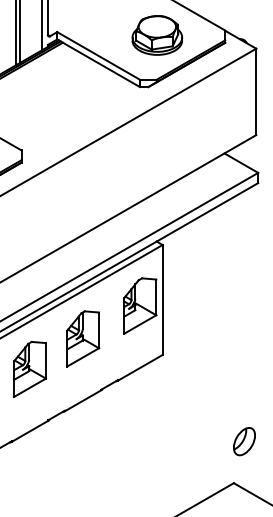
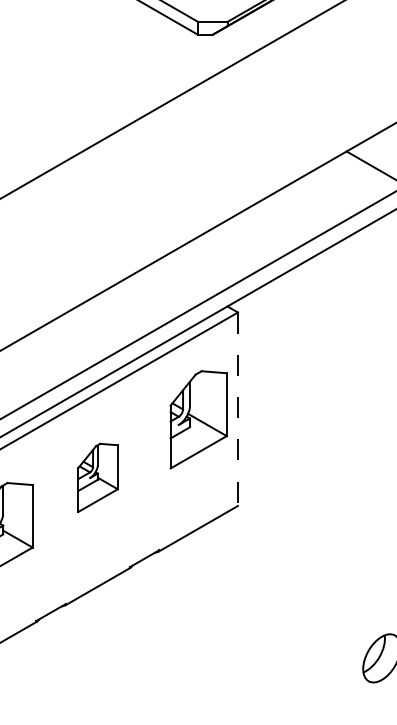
line: (162, 299) -> (237, 408), solid -> dashed
part: (83, 338) -> (98, 476), size x0.7

